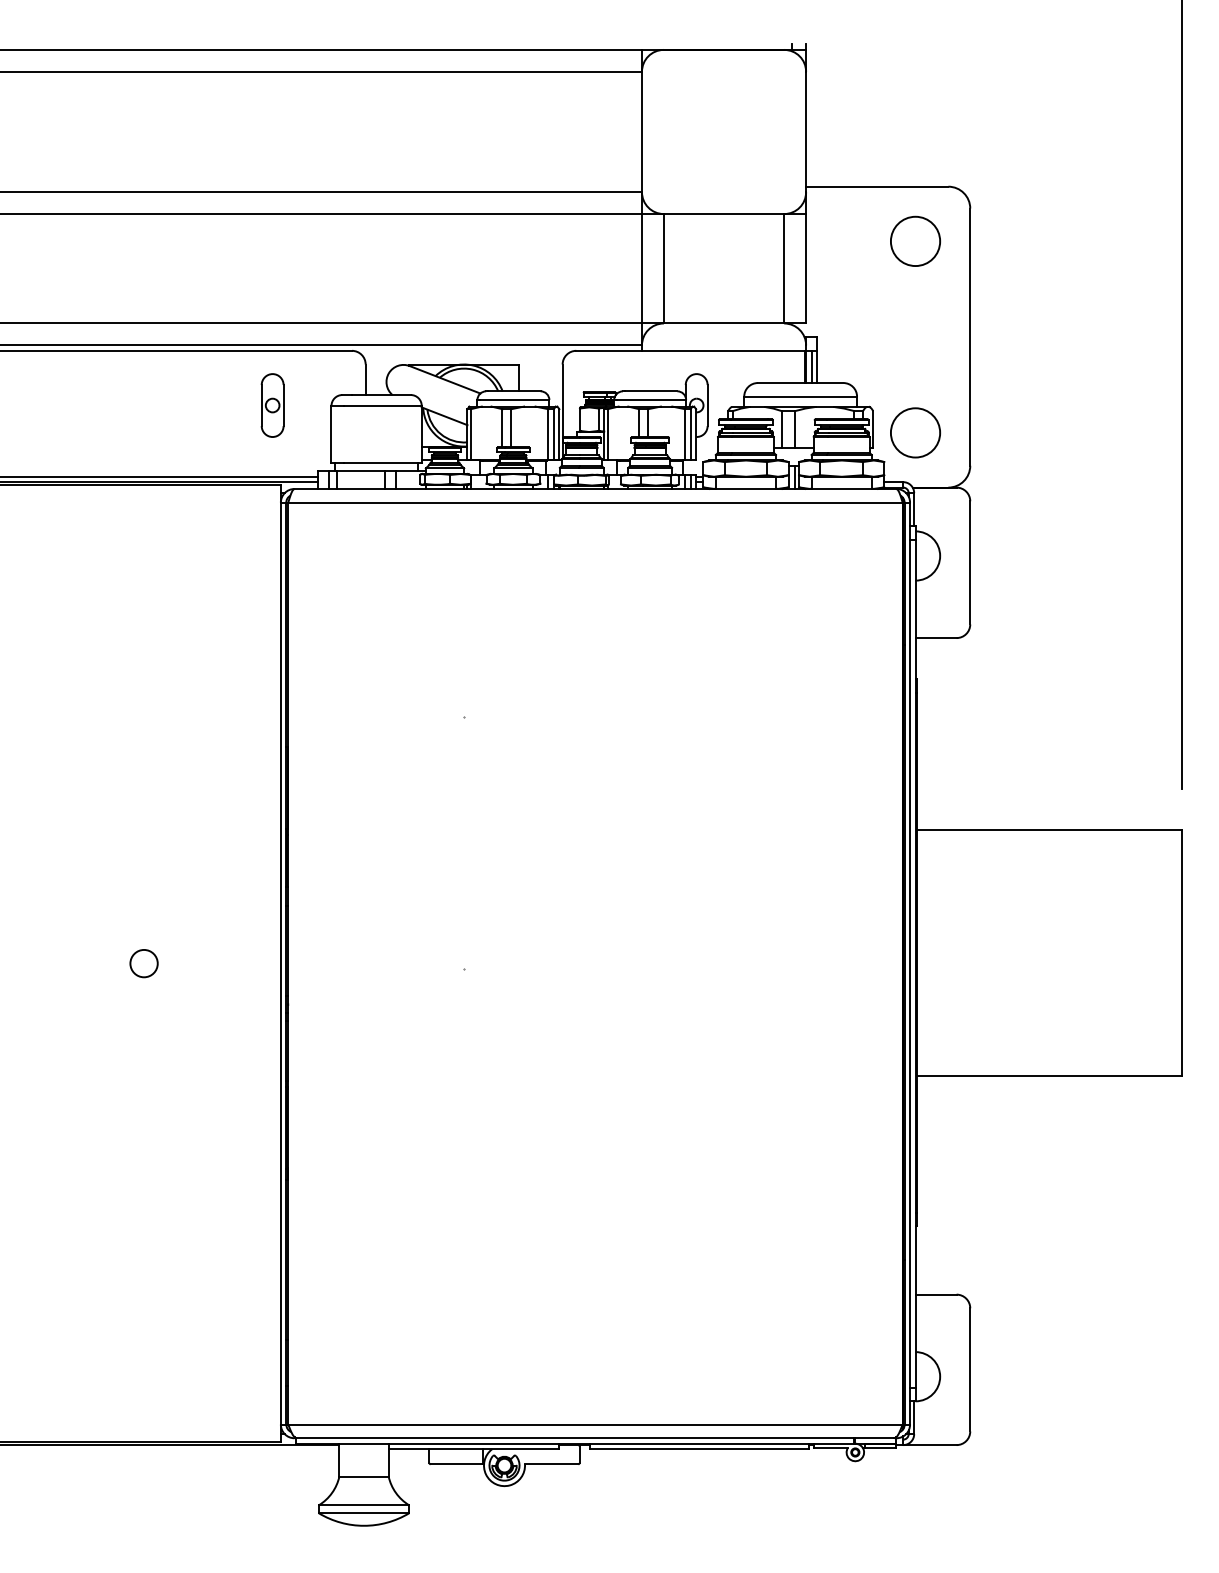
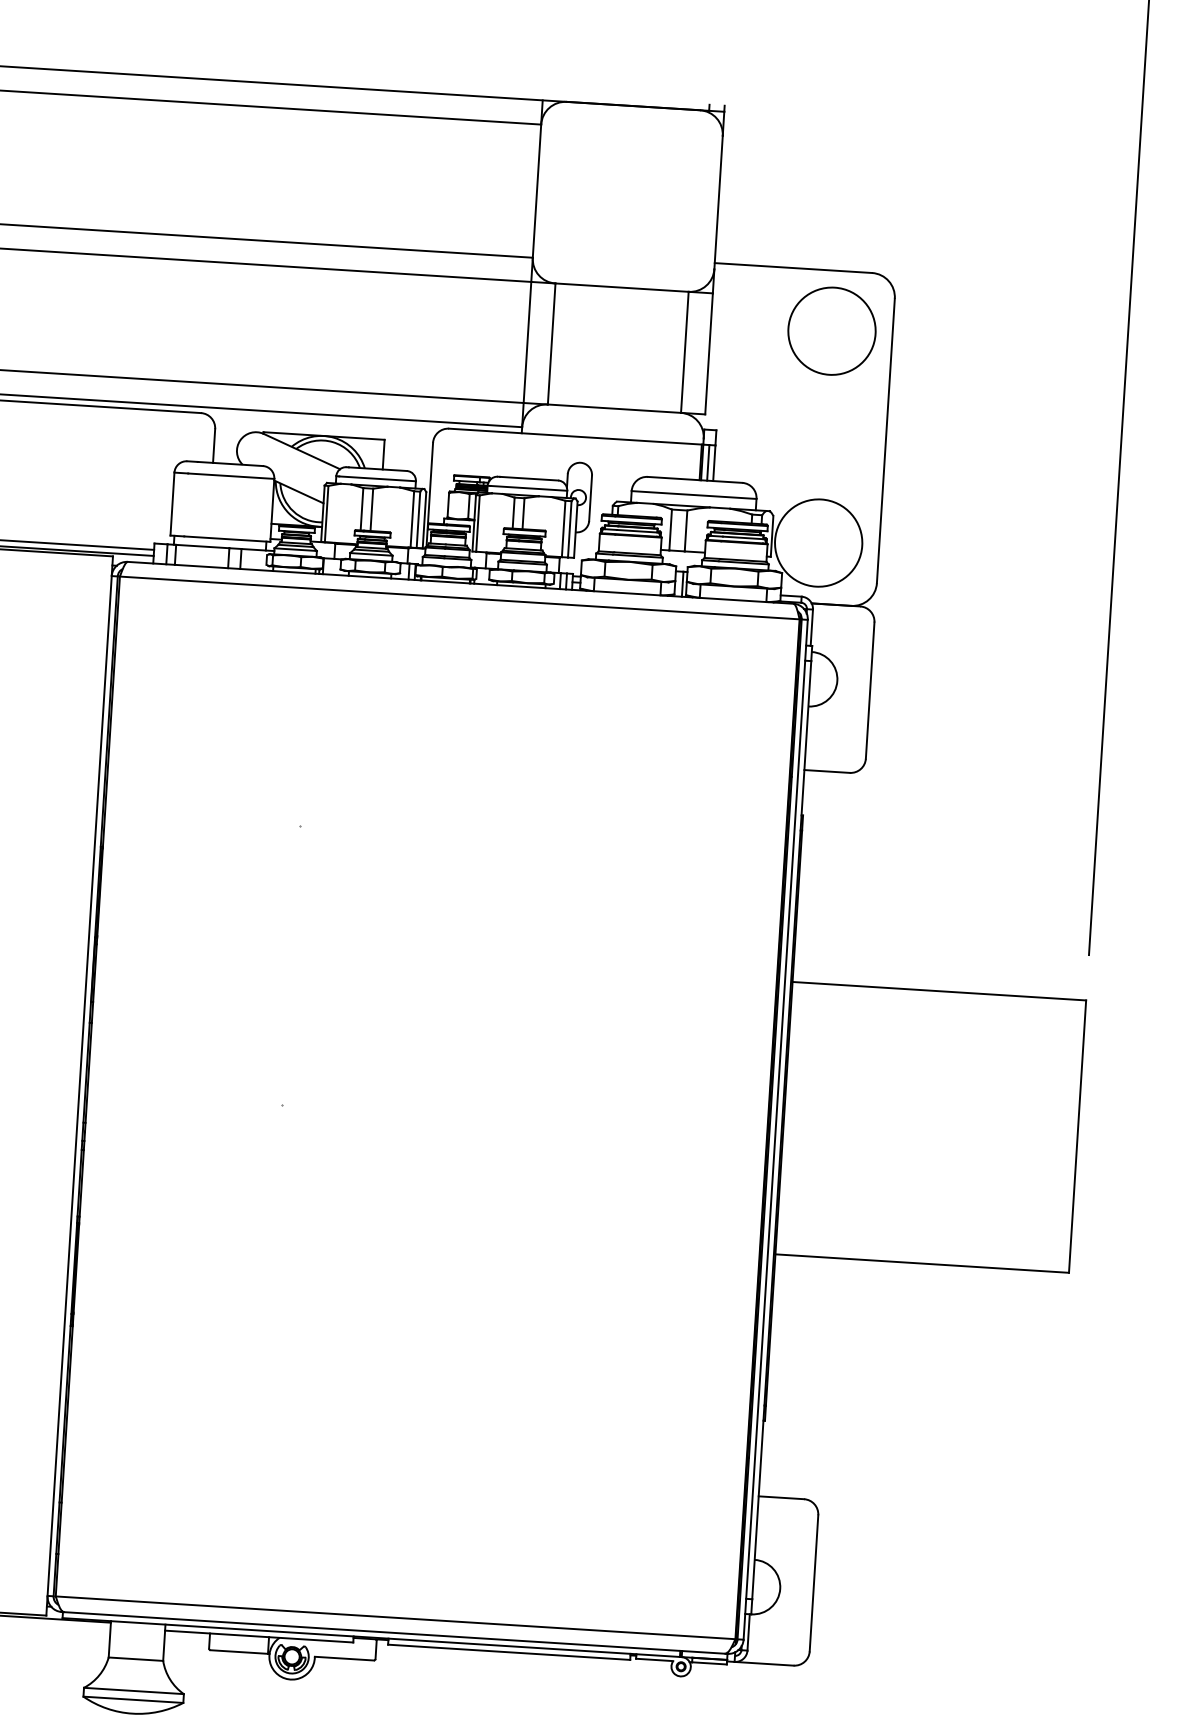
circle: (915, 241) -> (831, 331), size x1.6
part: (272, 405) -> (109, 468), removed
circle: (915, 432) -> (818, 542), size x1.6

